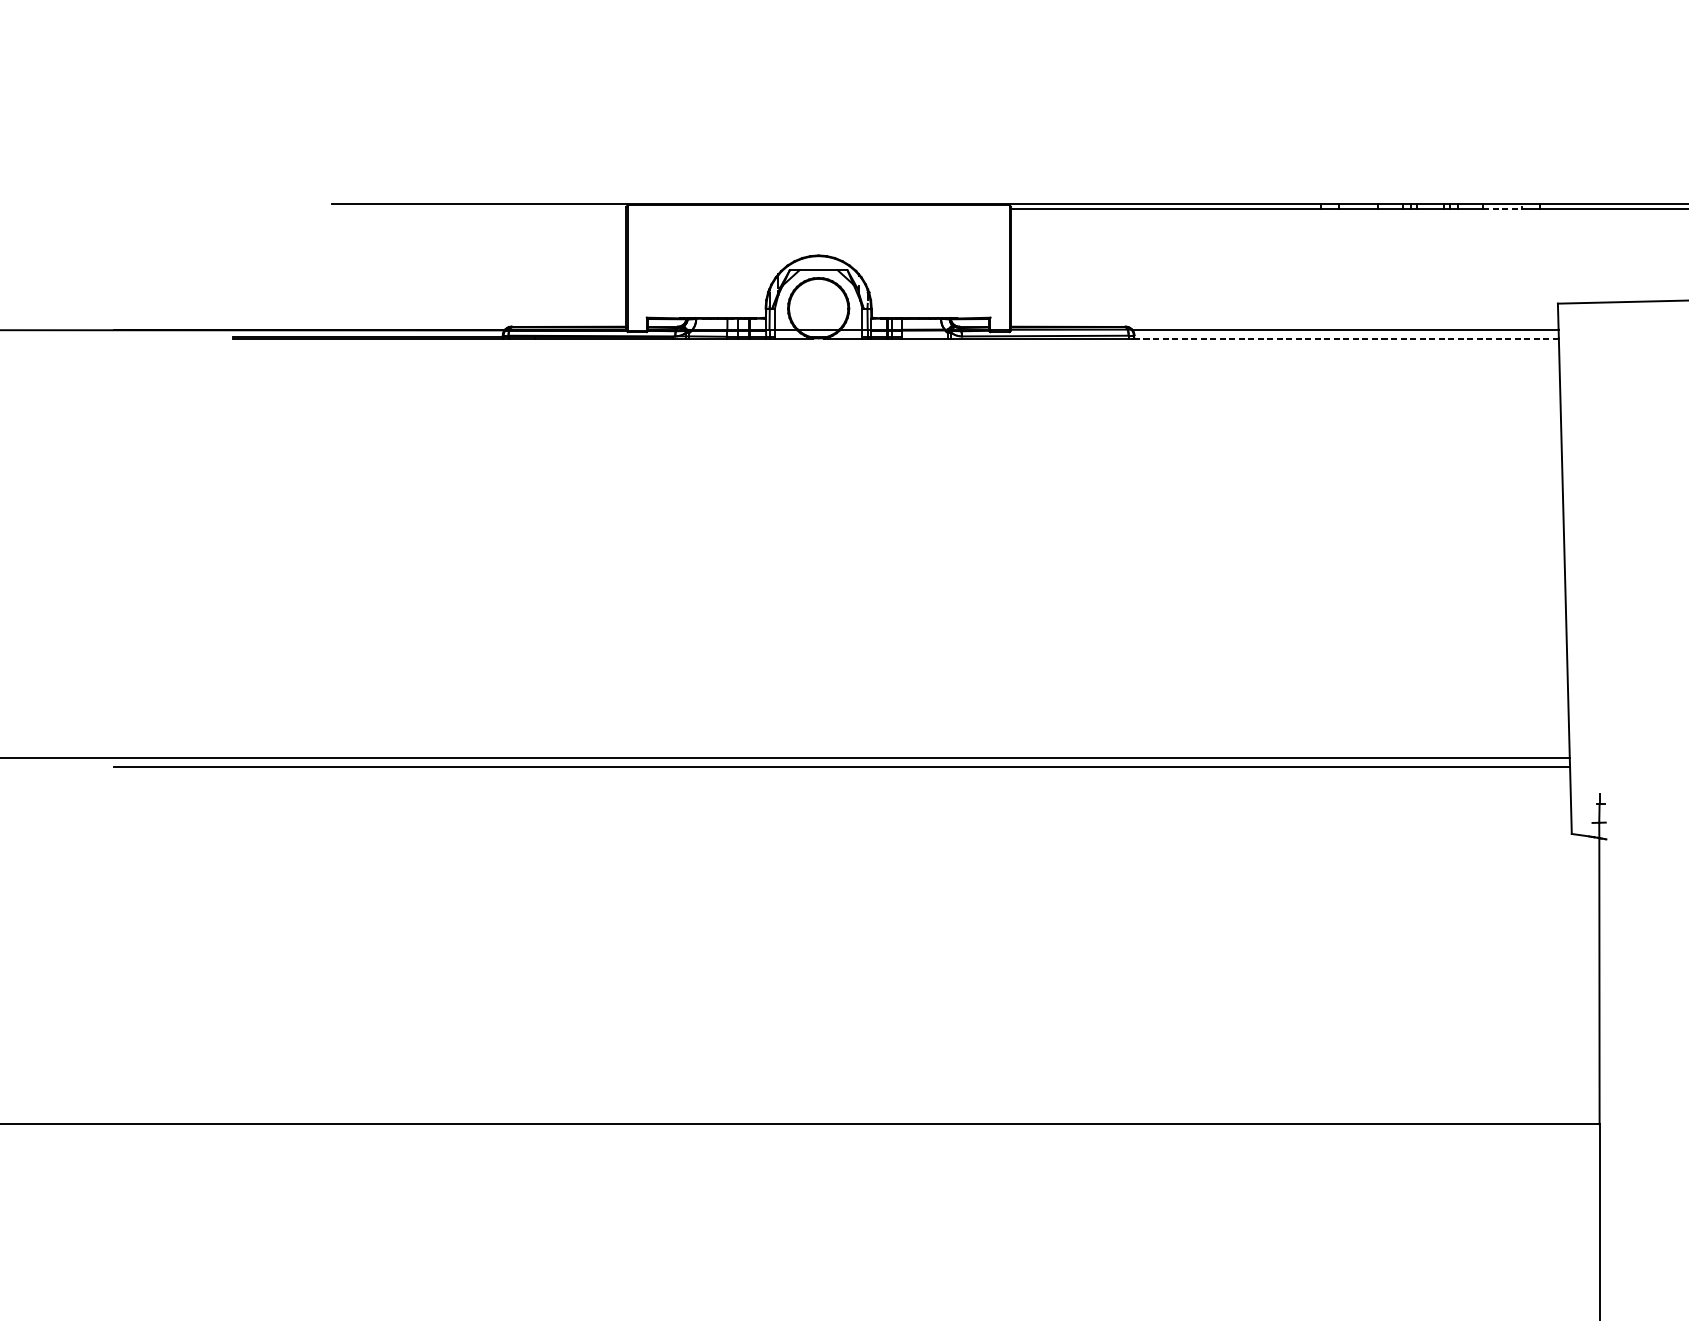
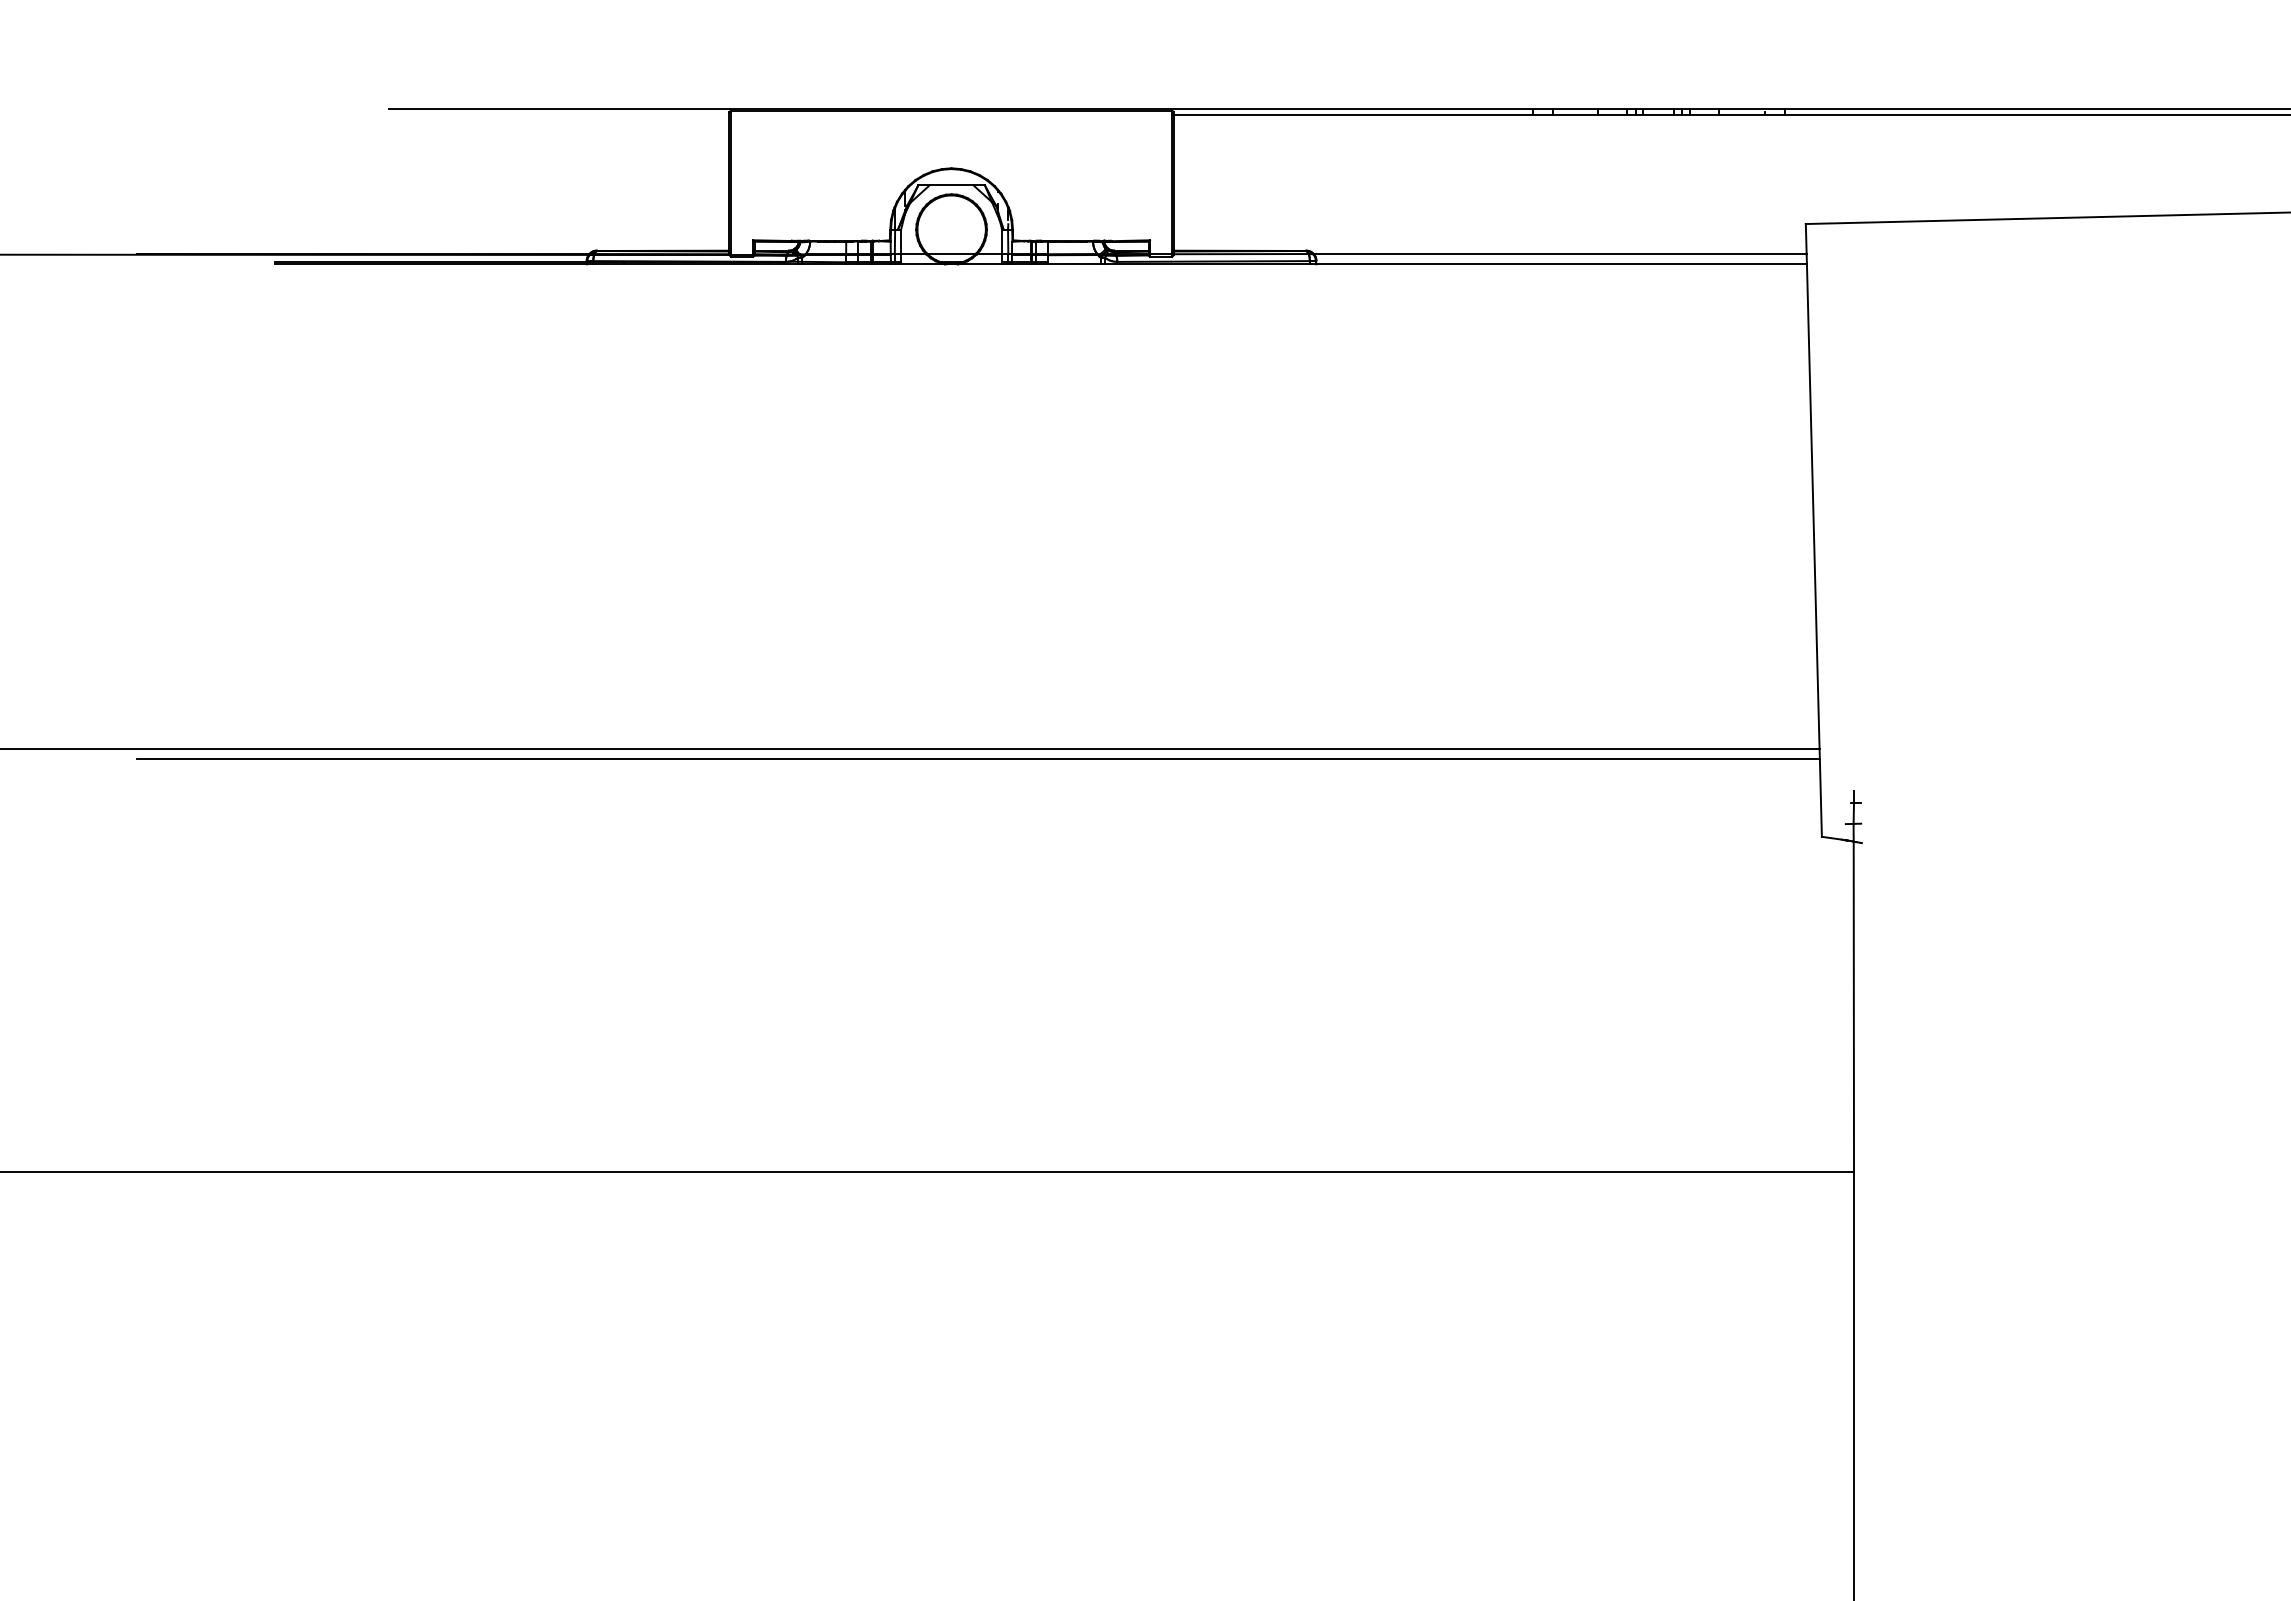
line: (1503, 209) -> (1742, 115), dashed -> solid
line: (1346, 338) -> (1561, 264), dashed -> solid

